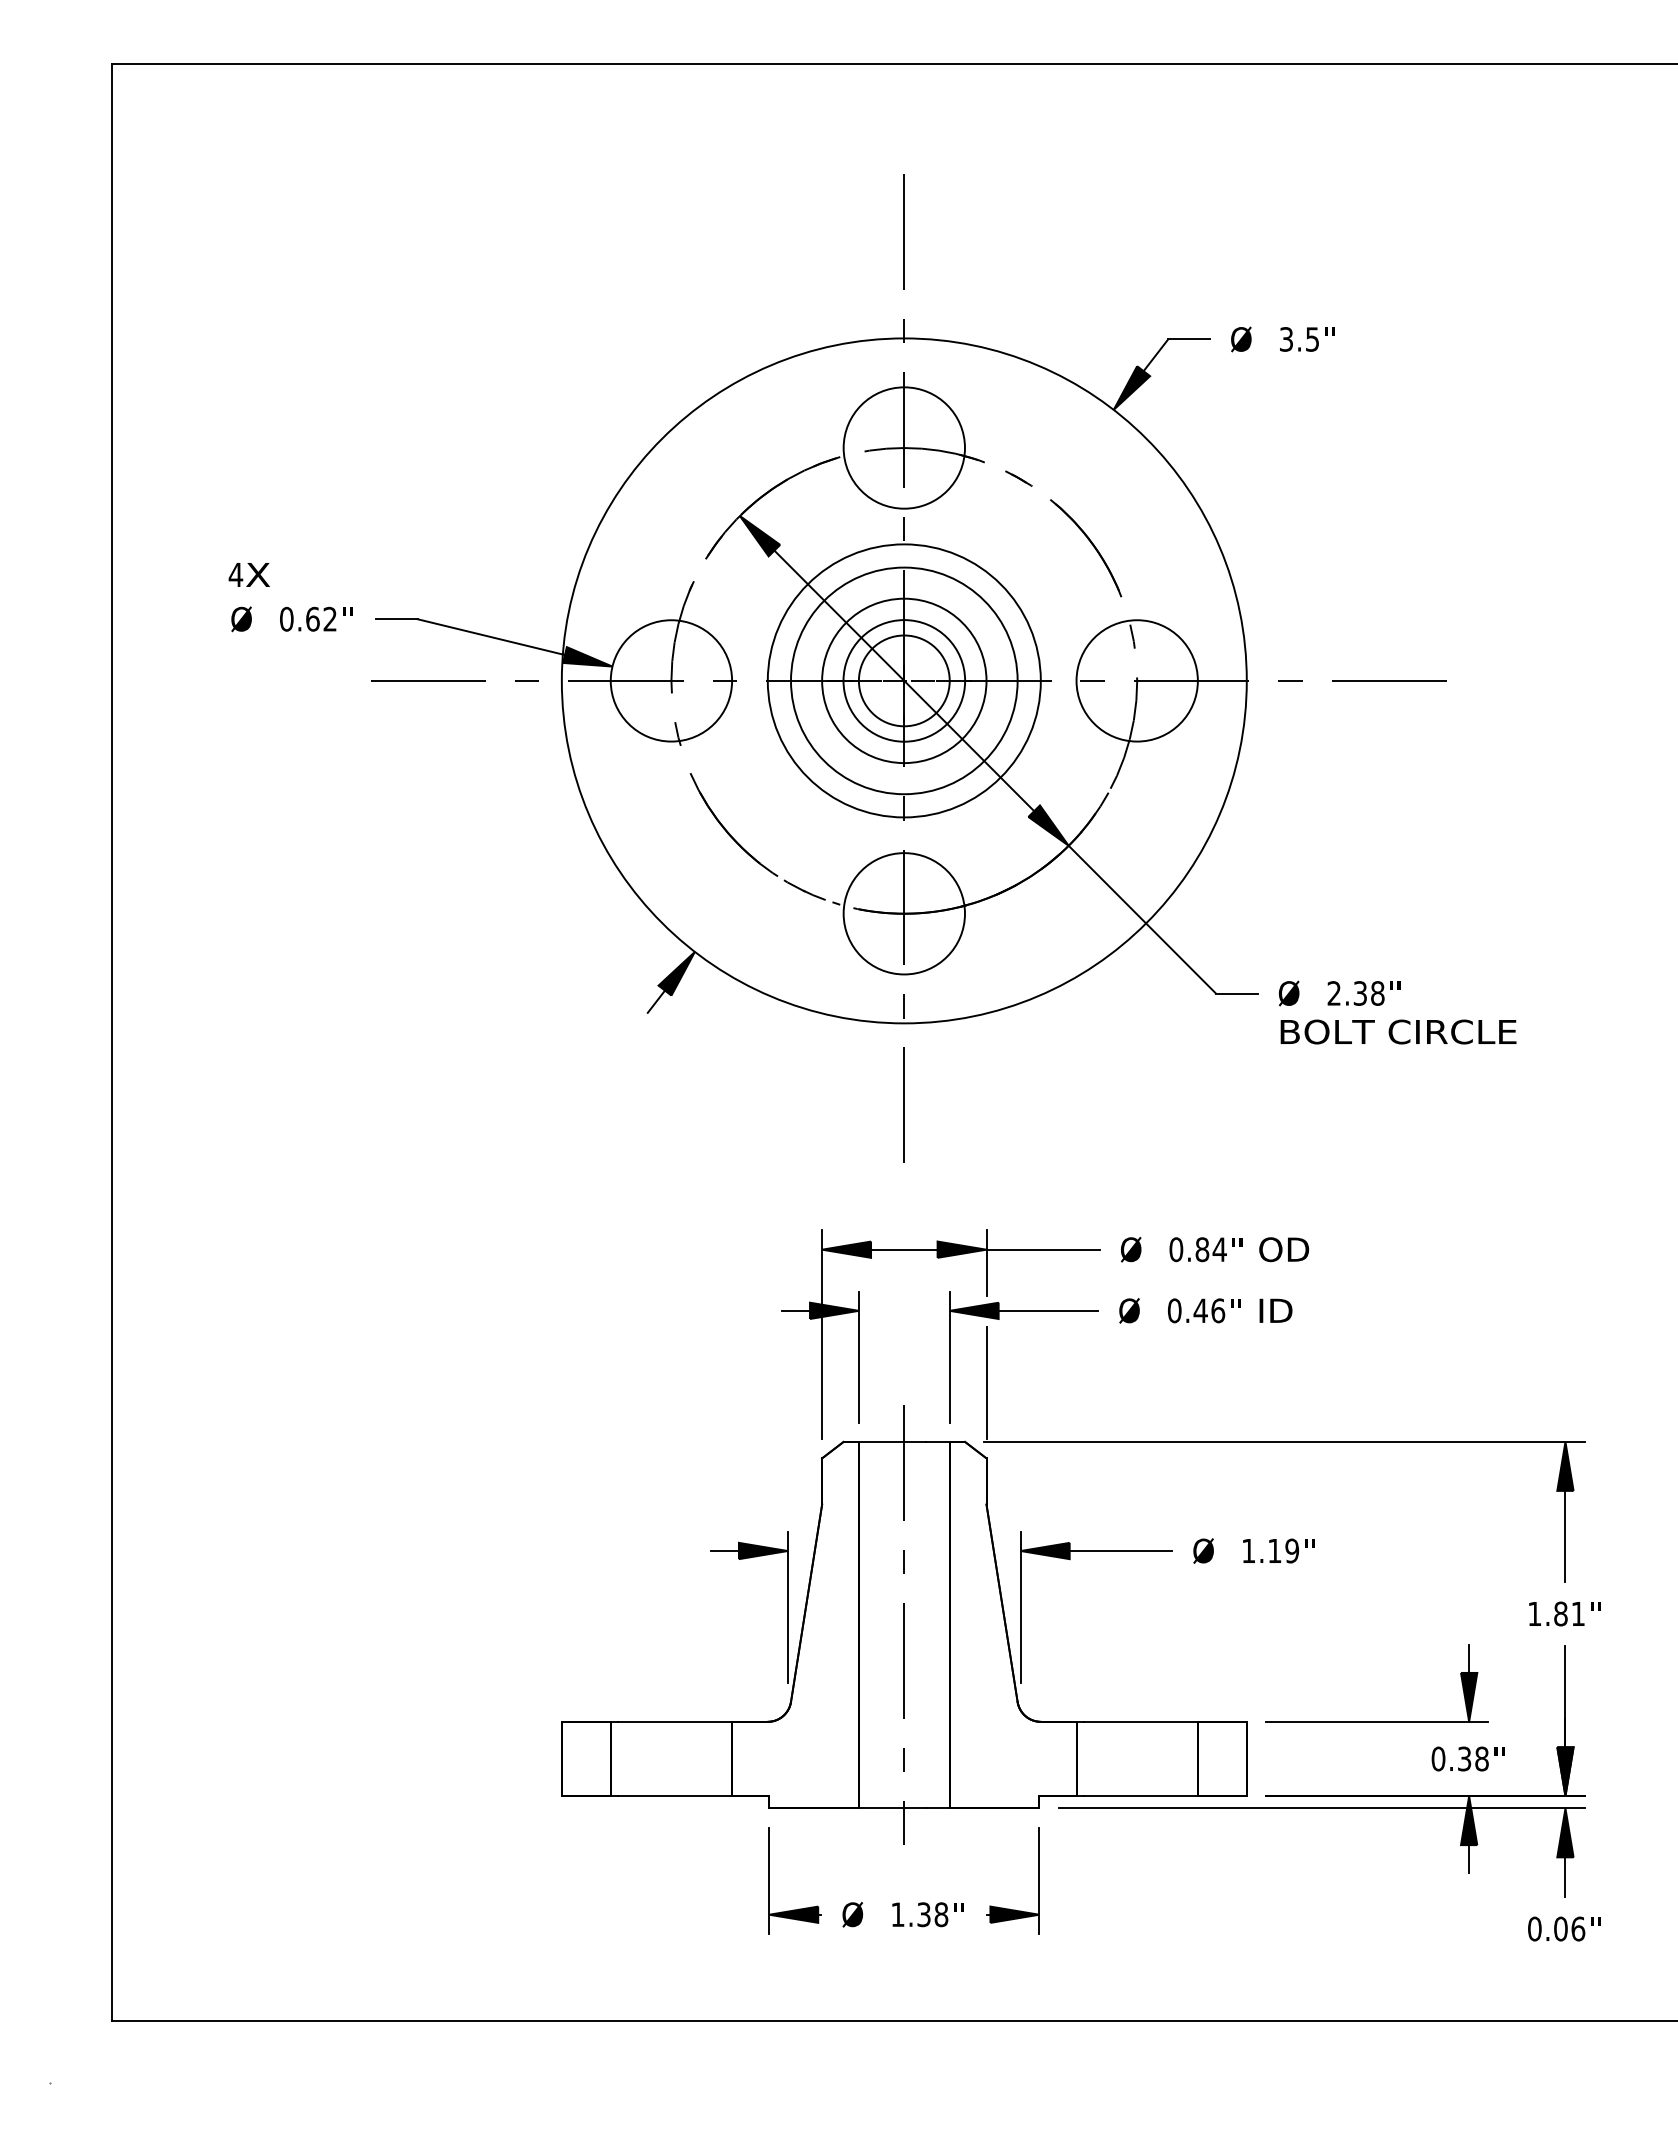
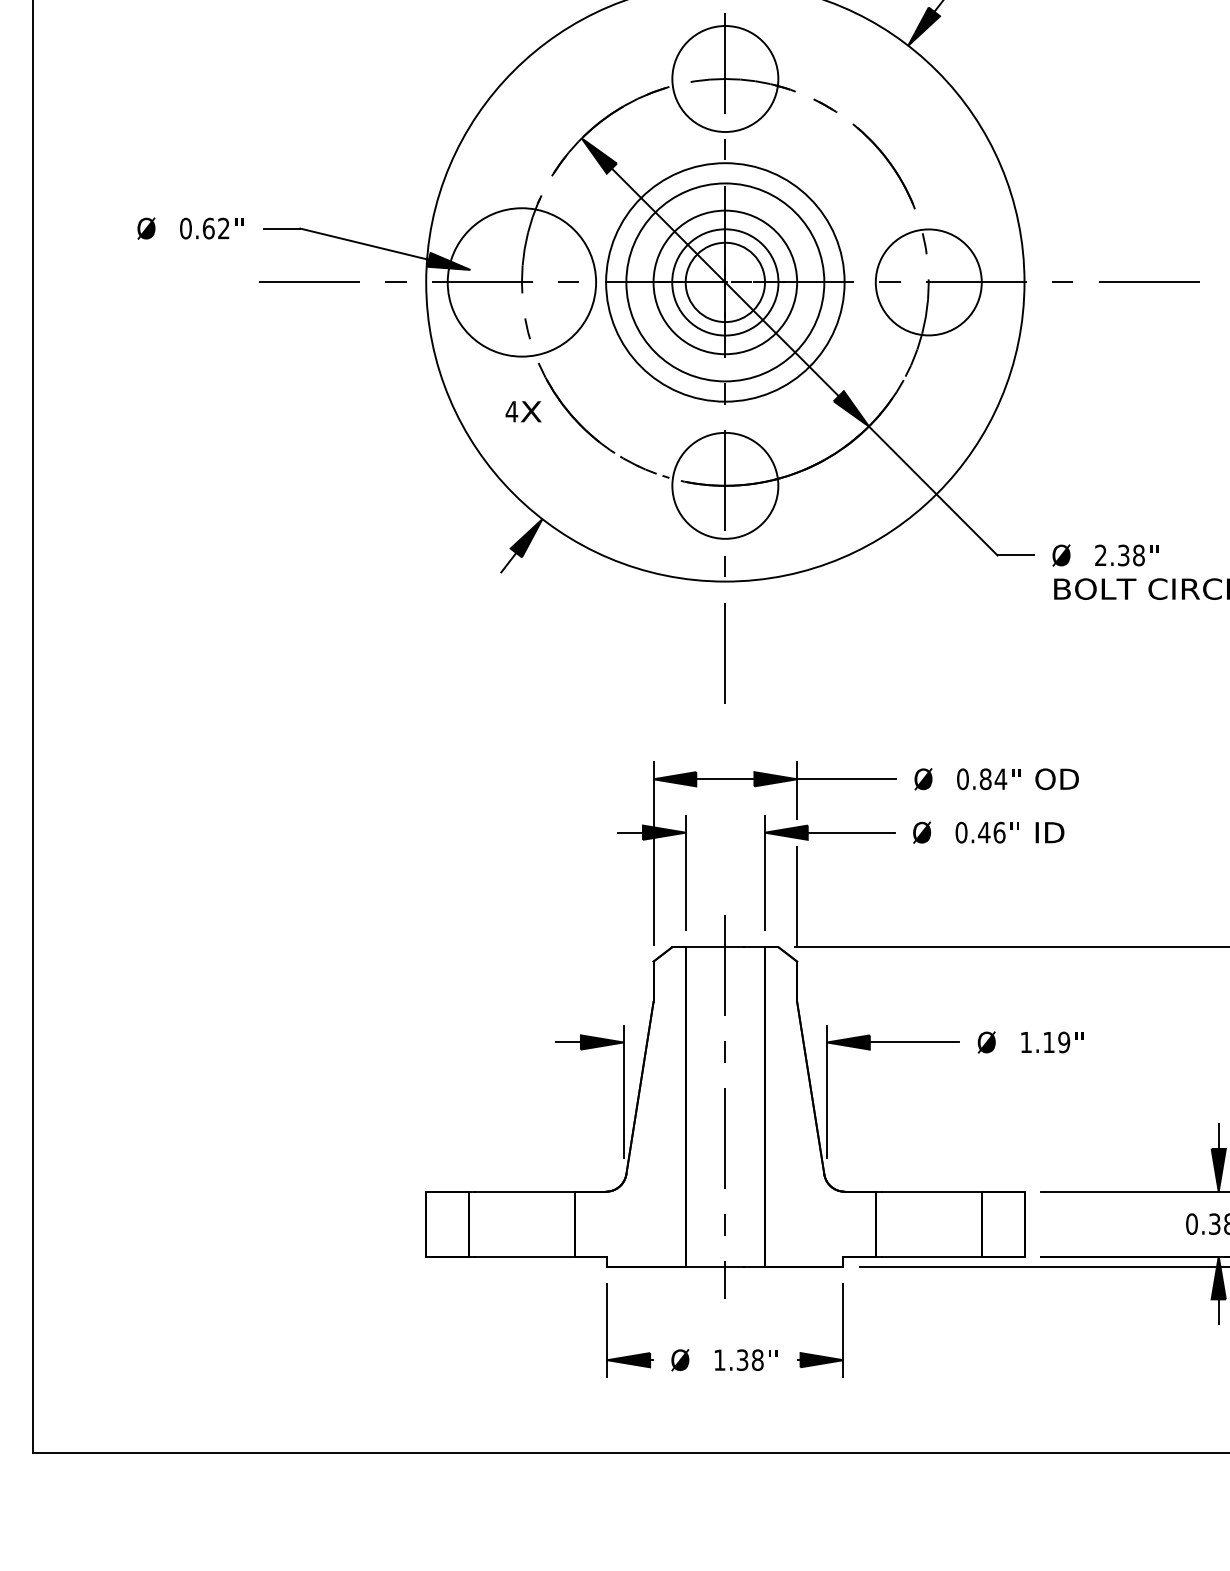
text: (248, 574) -> (522, 411), moved
circle: (671, 680) -> (521, 282), size x1.4

